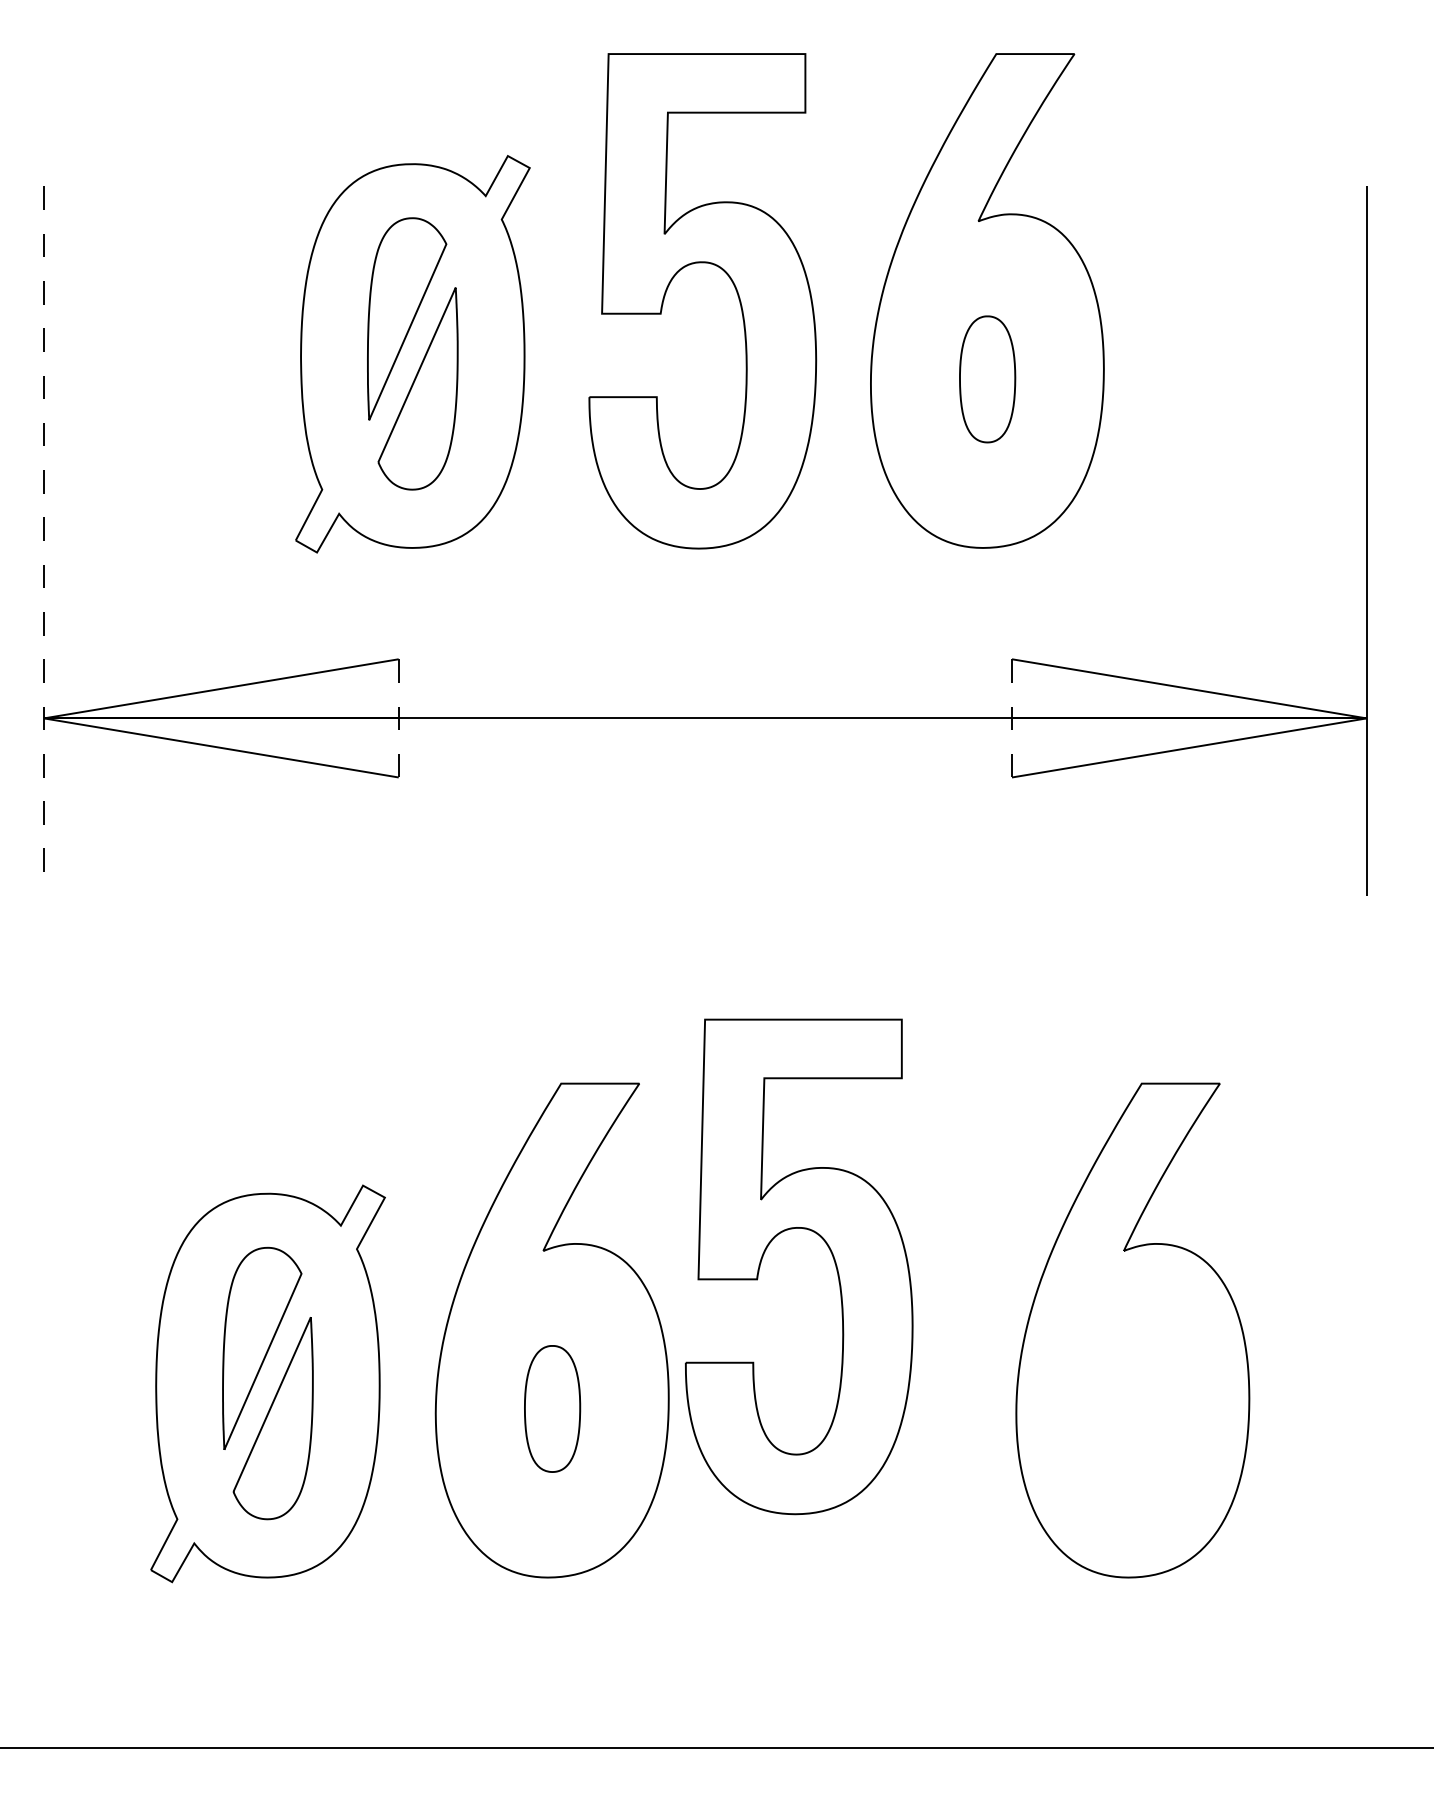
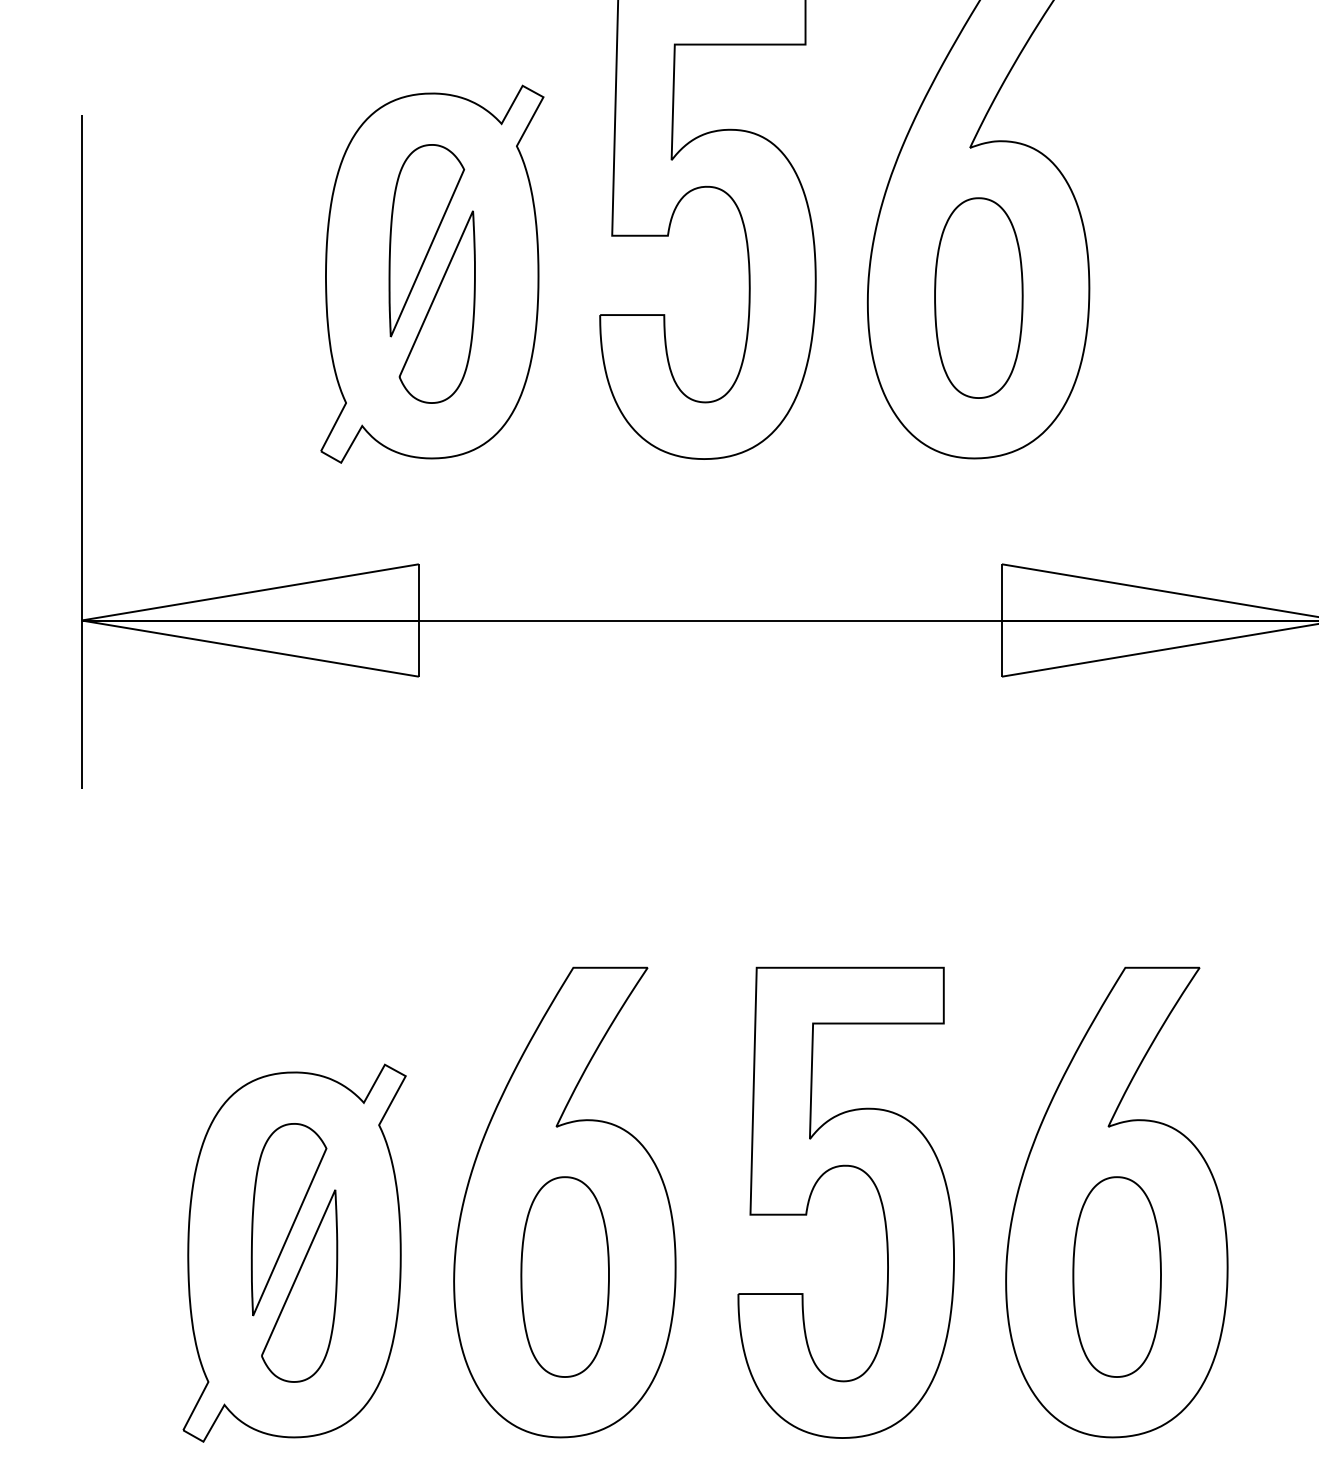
part: (987, 379) -> (978, 298), size x1.67
line: (44, 541) -> (82, 452), dashed -> solid
line: (398, 717) -> (418, 619), dashed -> solid
line: (1012, 718) -> (1002, 620), dashed -> solid
part: (829, 1250) -> (875, 1187), moved
part: (552, 1408) -> (565, 1276), size x1.67
part: (1133, 1408) -> (1117, 1276), added

